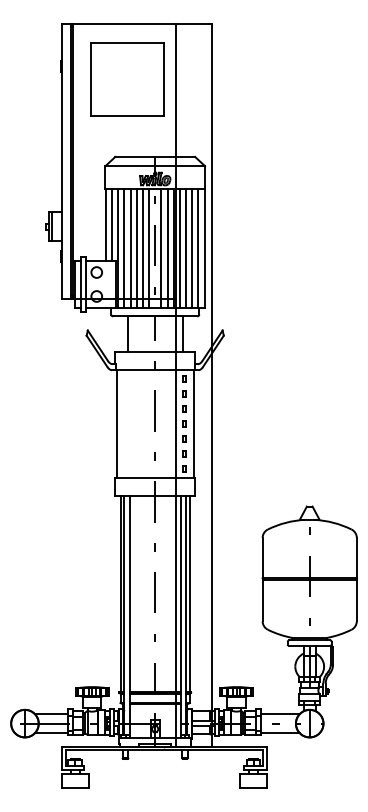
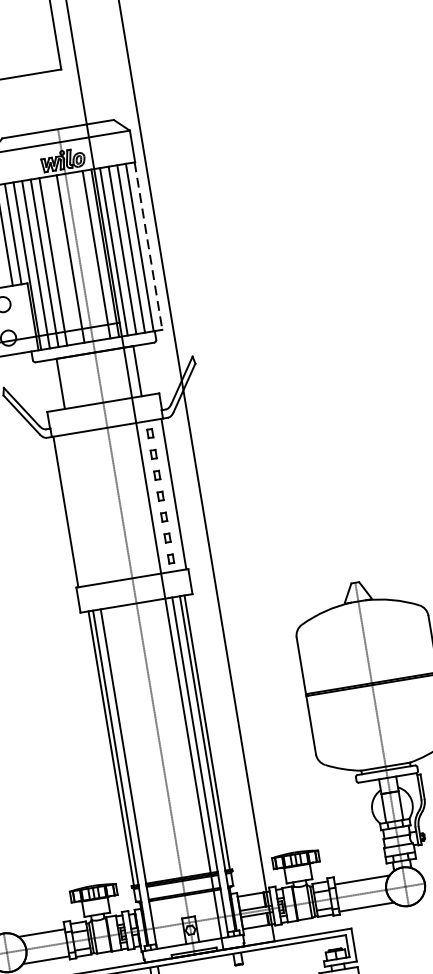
line: (142, 248) -> (61, 260), removed
line: (161, 248) -> (88, 255), removed
line: (204, 248) -> (148, 246), solid -> dashed

